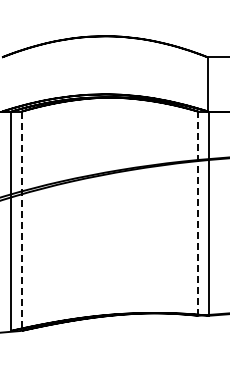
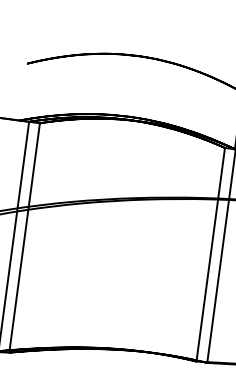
line: (198, 213) -> (210, 254), dashed -> solid
line: (21, 221) -> (24, 238), dashed -> solid

